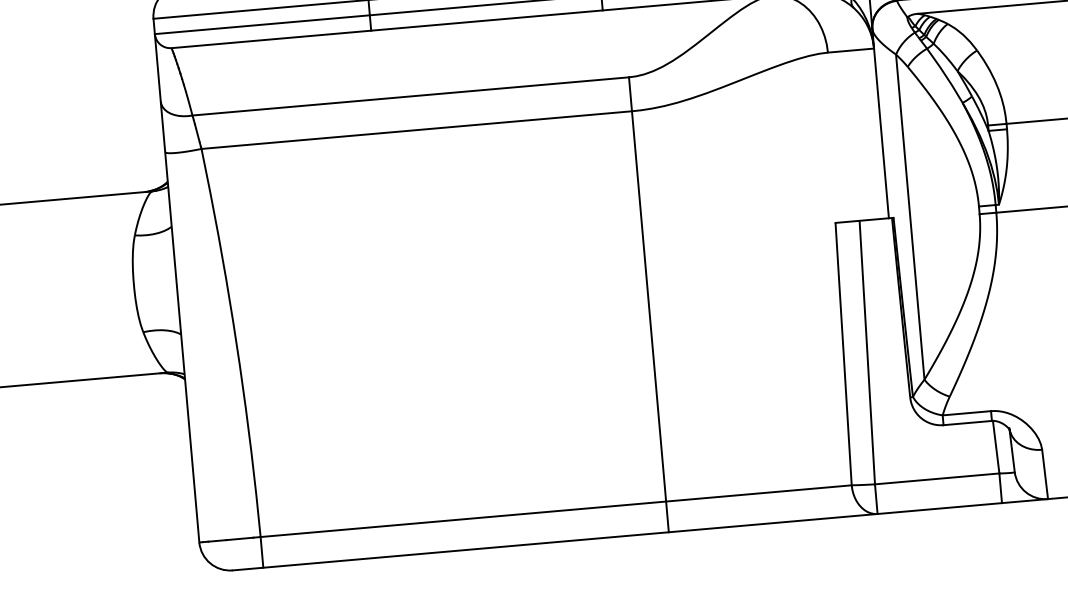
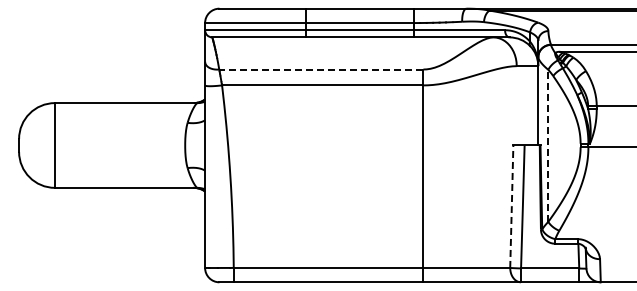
line: (408, 96) -> (320, 69), solid -> dashed
line: (910, 216) -> (548, 145), solid -> dashed
line: (842, 353) -> (511, 206), solid -> dashed

